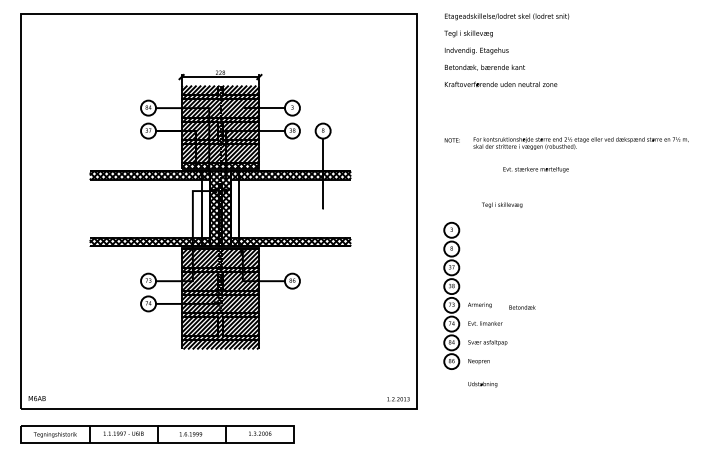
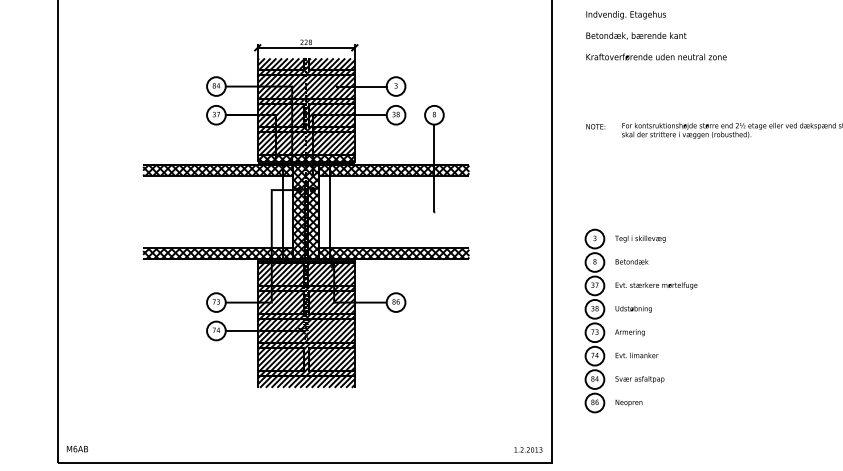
text: (535, 169) -> (655, 285), moved
text: (502, 204) -> (640, 238), moved
text: (522, 307) -> (632, 261), moved
text: (482, 384) -> (633, 309), moved

